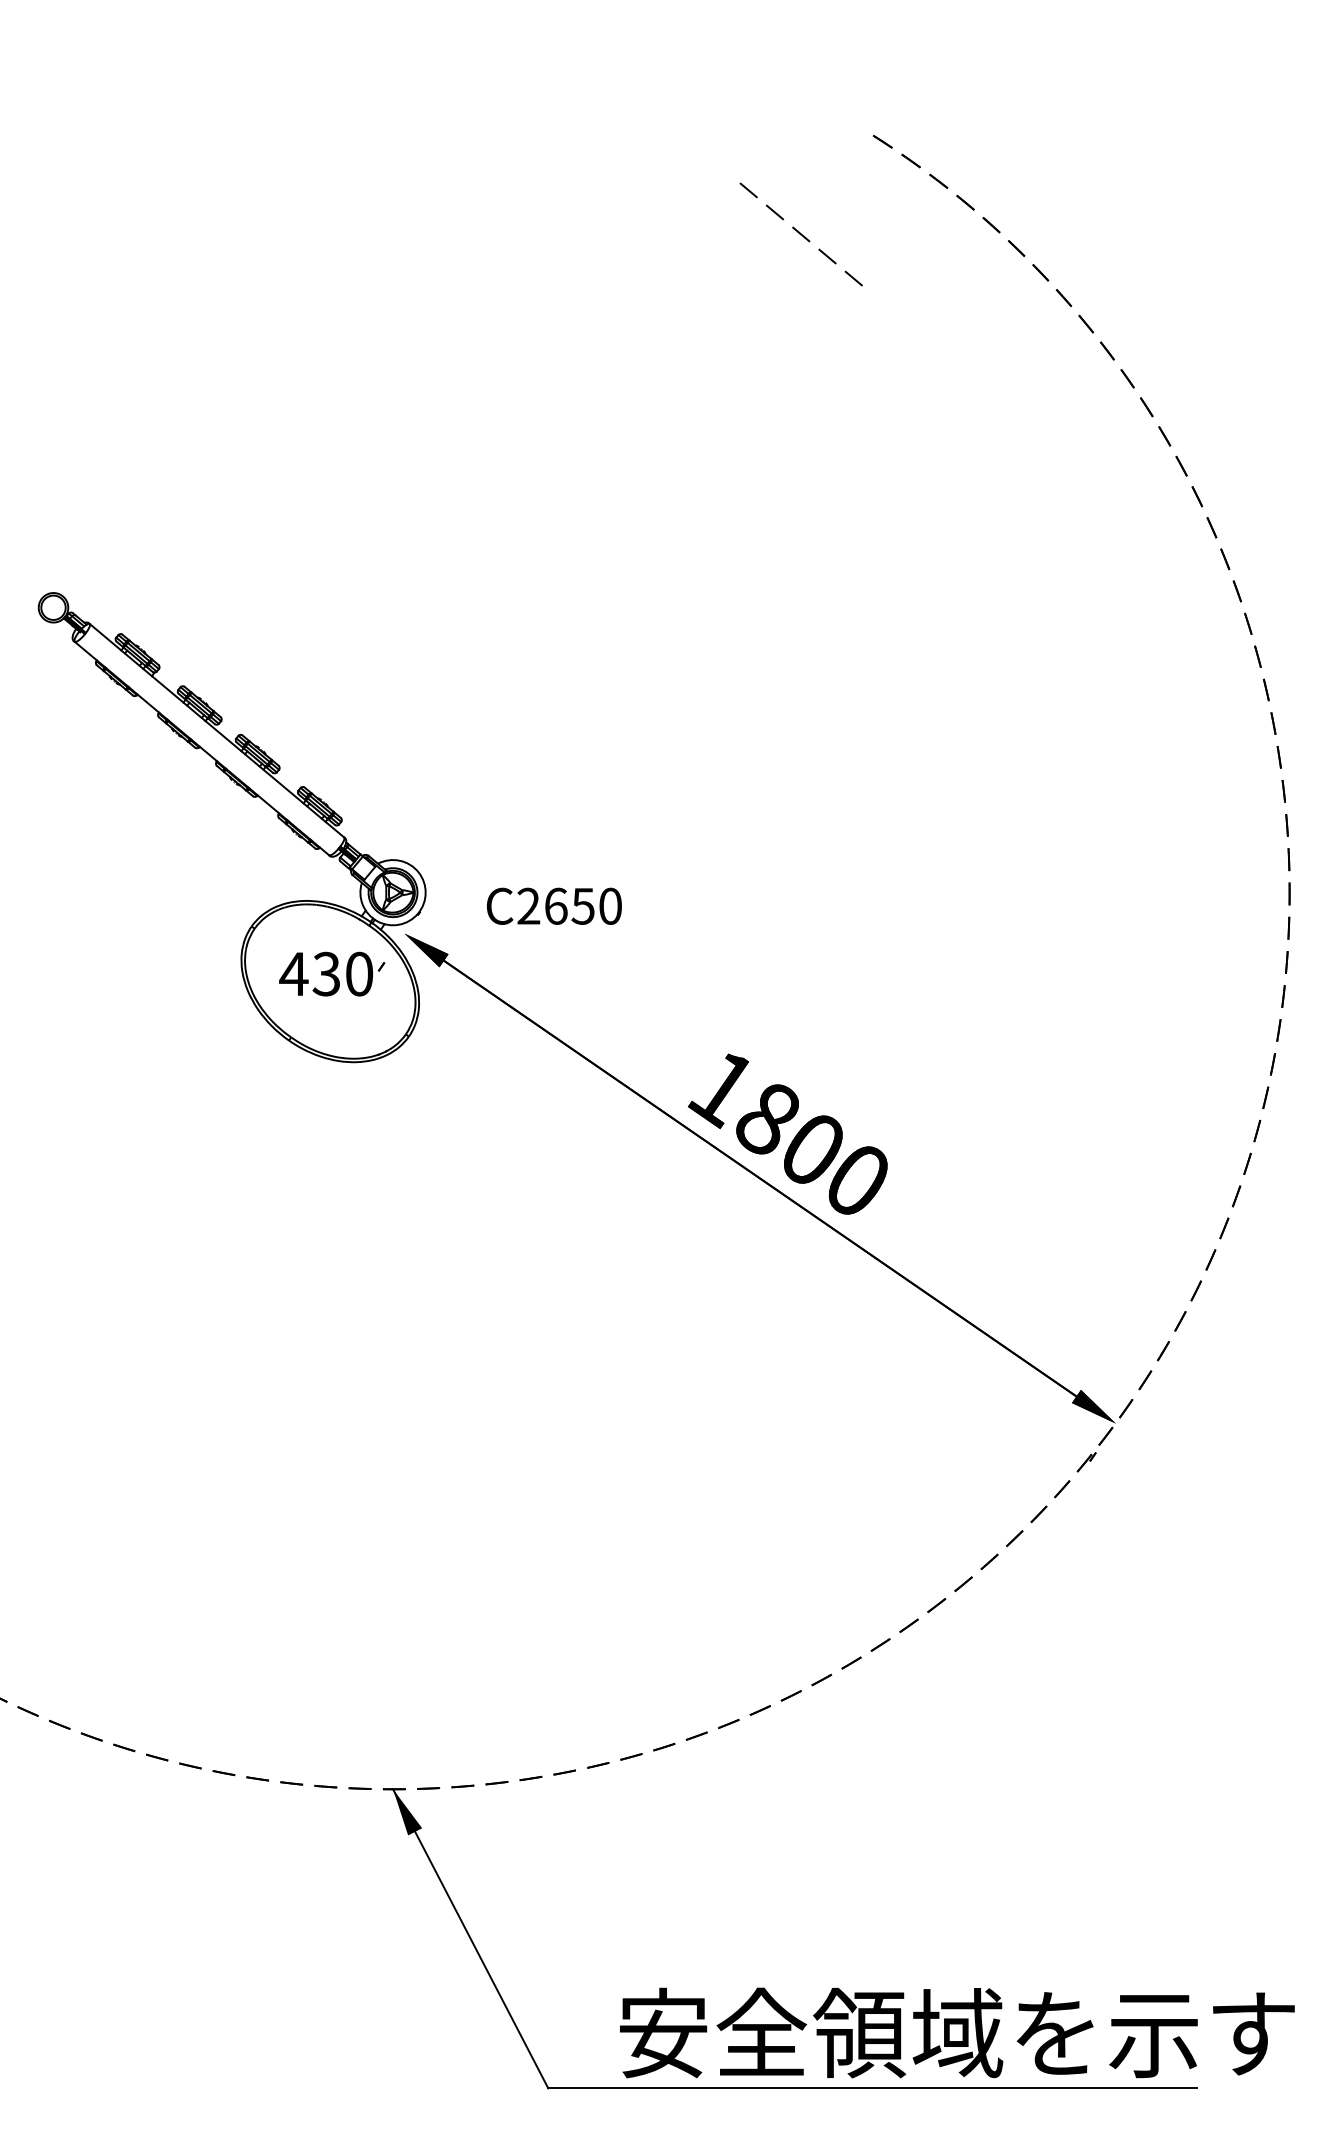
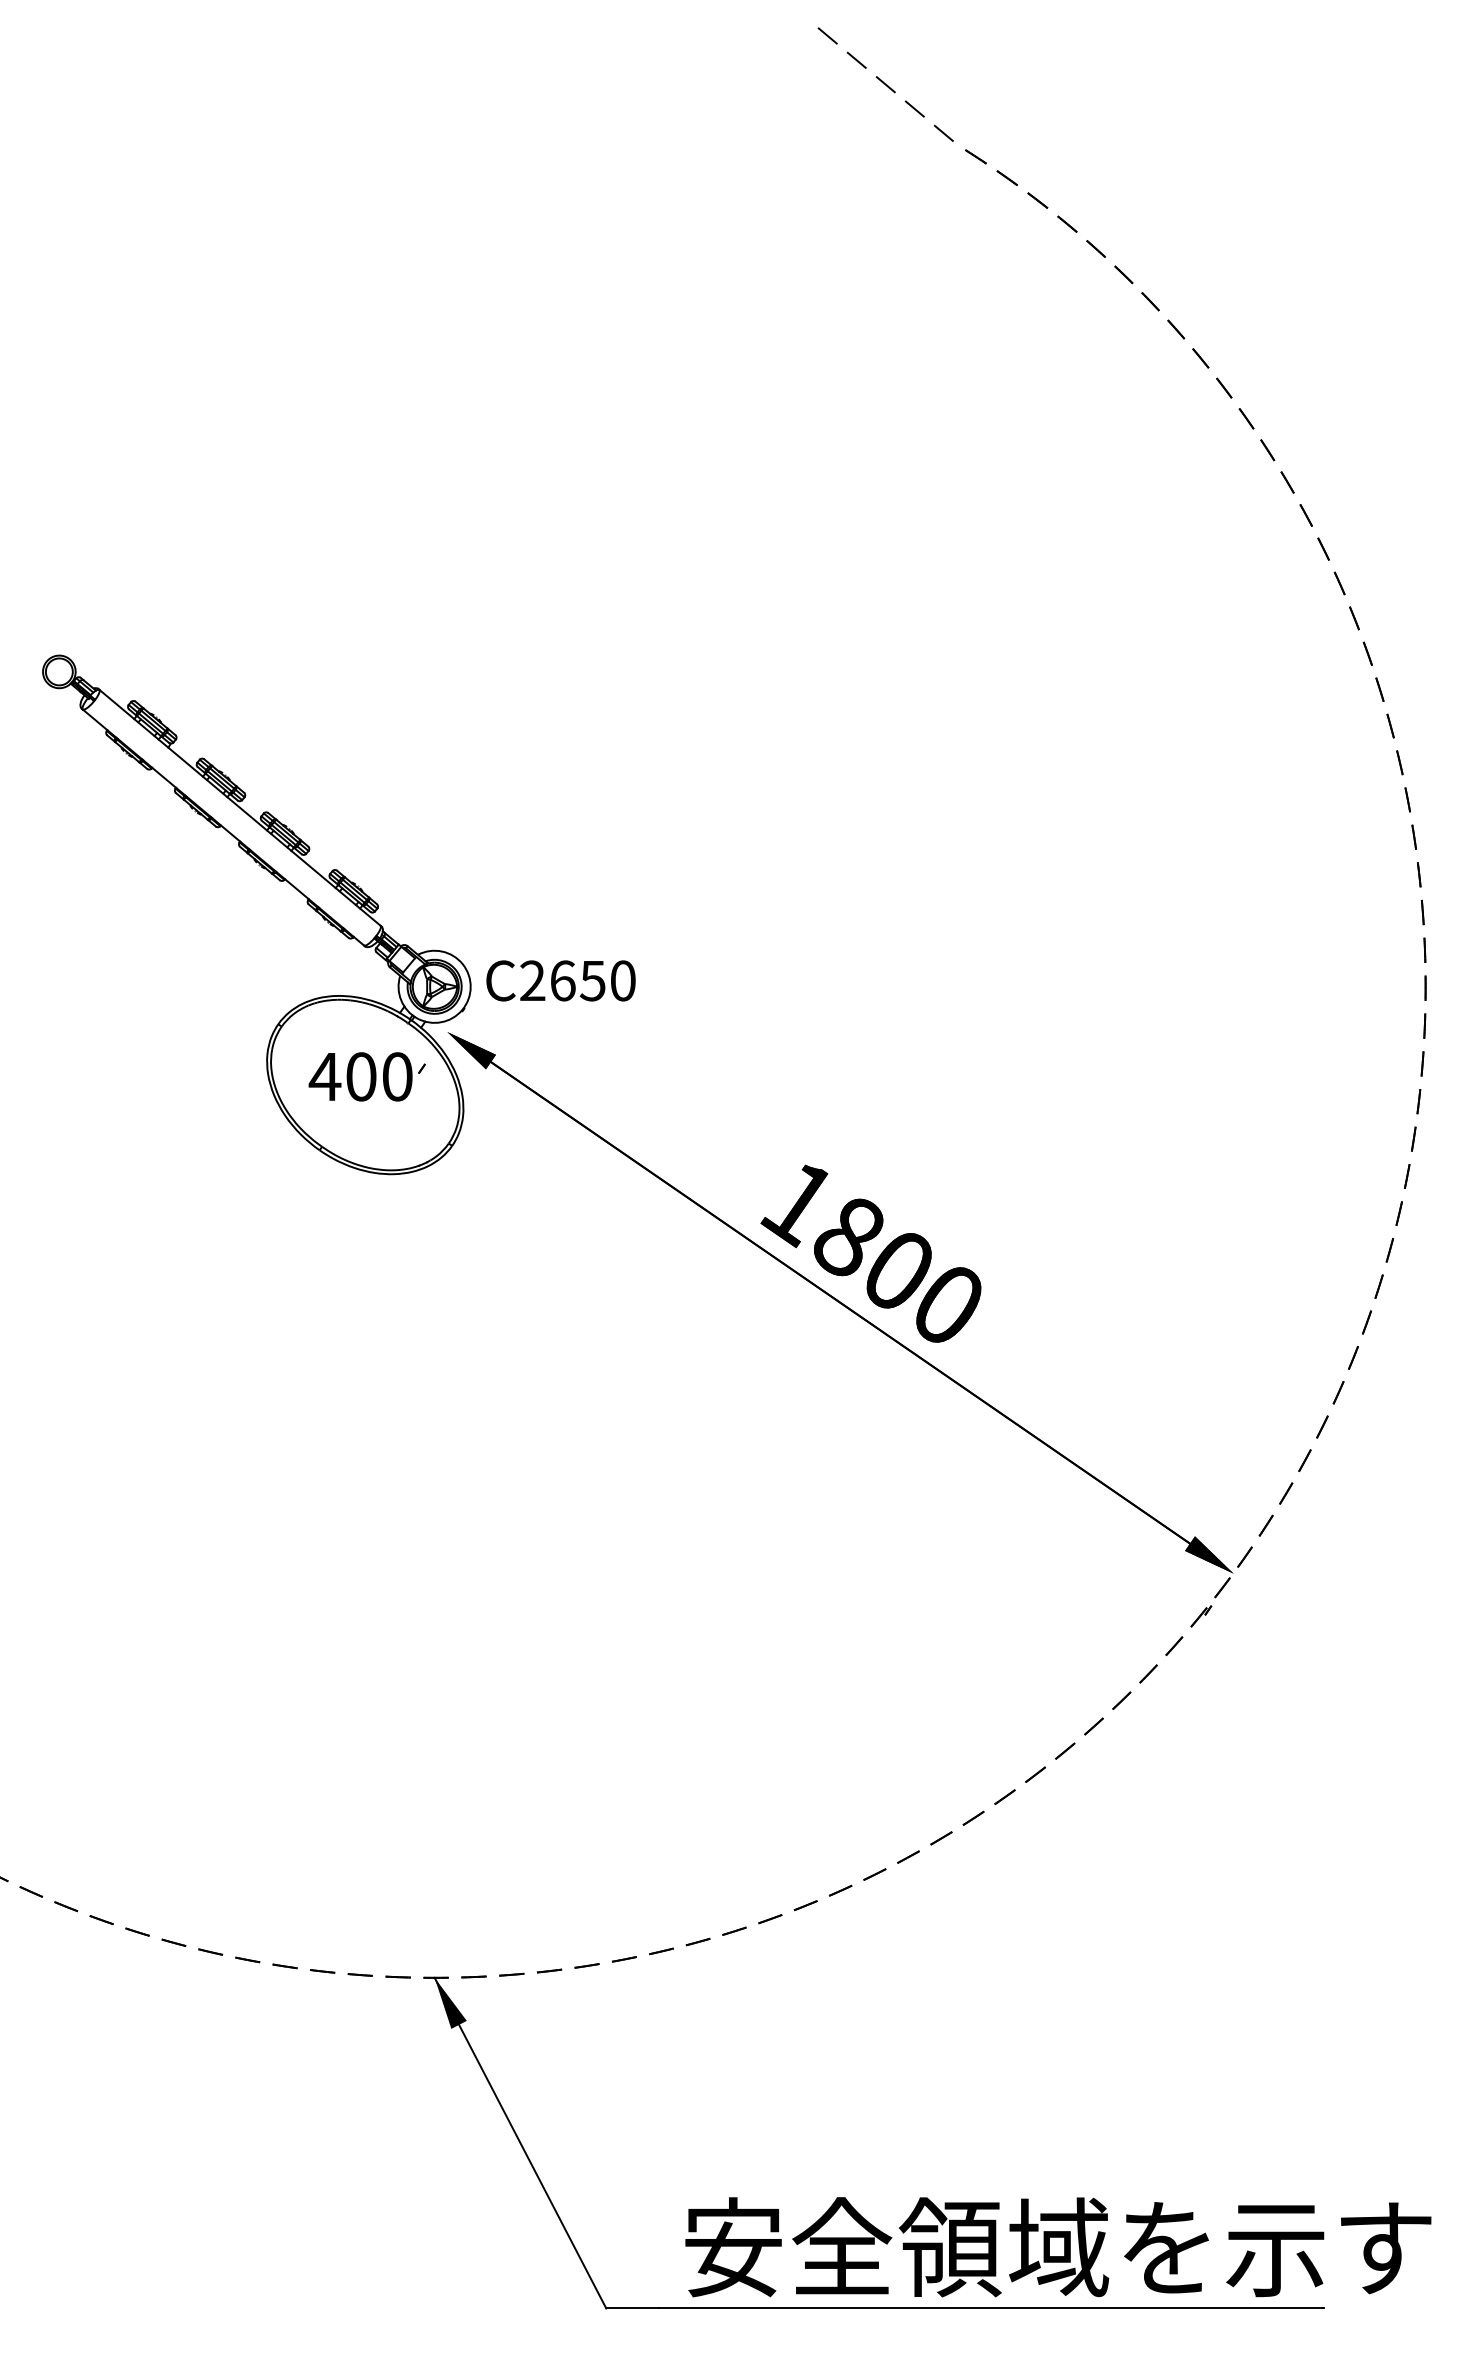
line: (800, 234) -> (885, 84), moved
text: (554, 905) -> (561, 979), moved
text: (326, 973) -> (361, 1076), 430 -> 400

